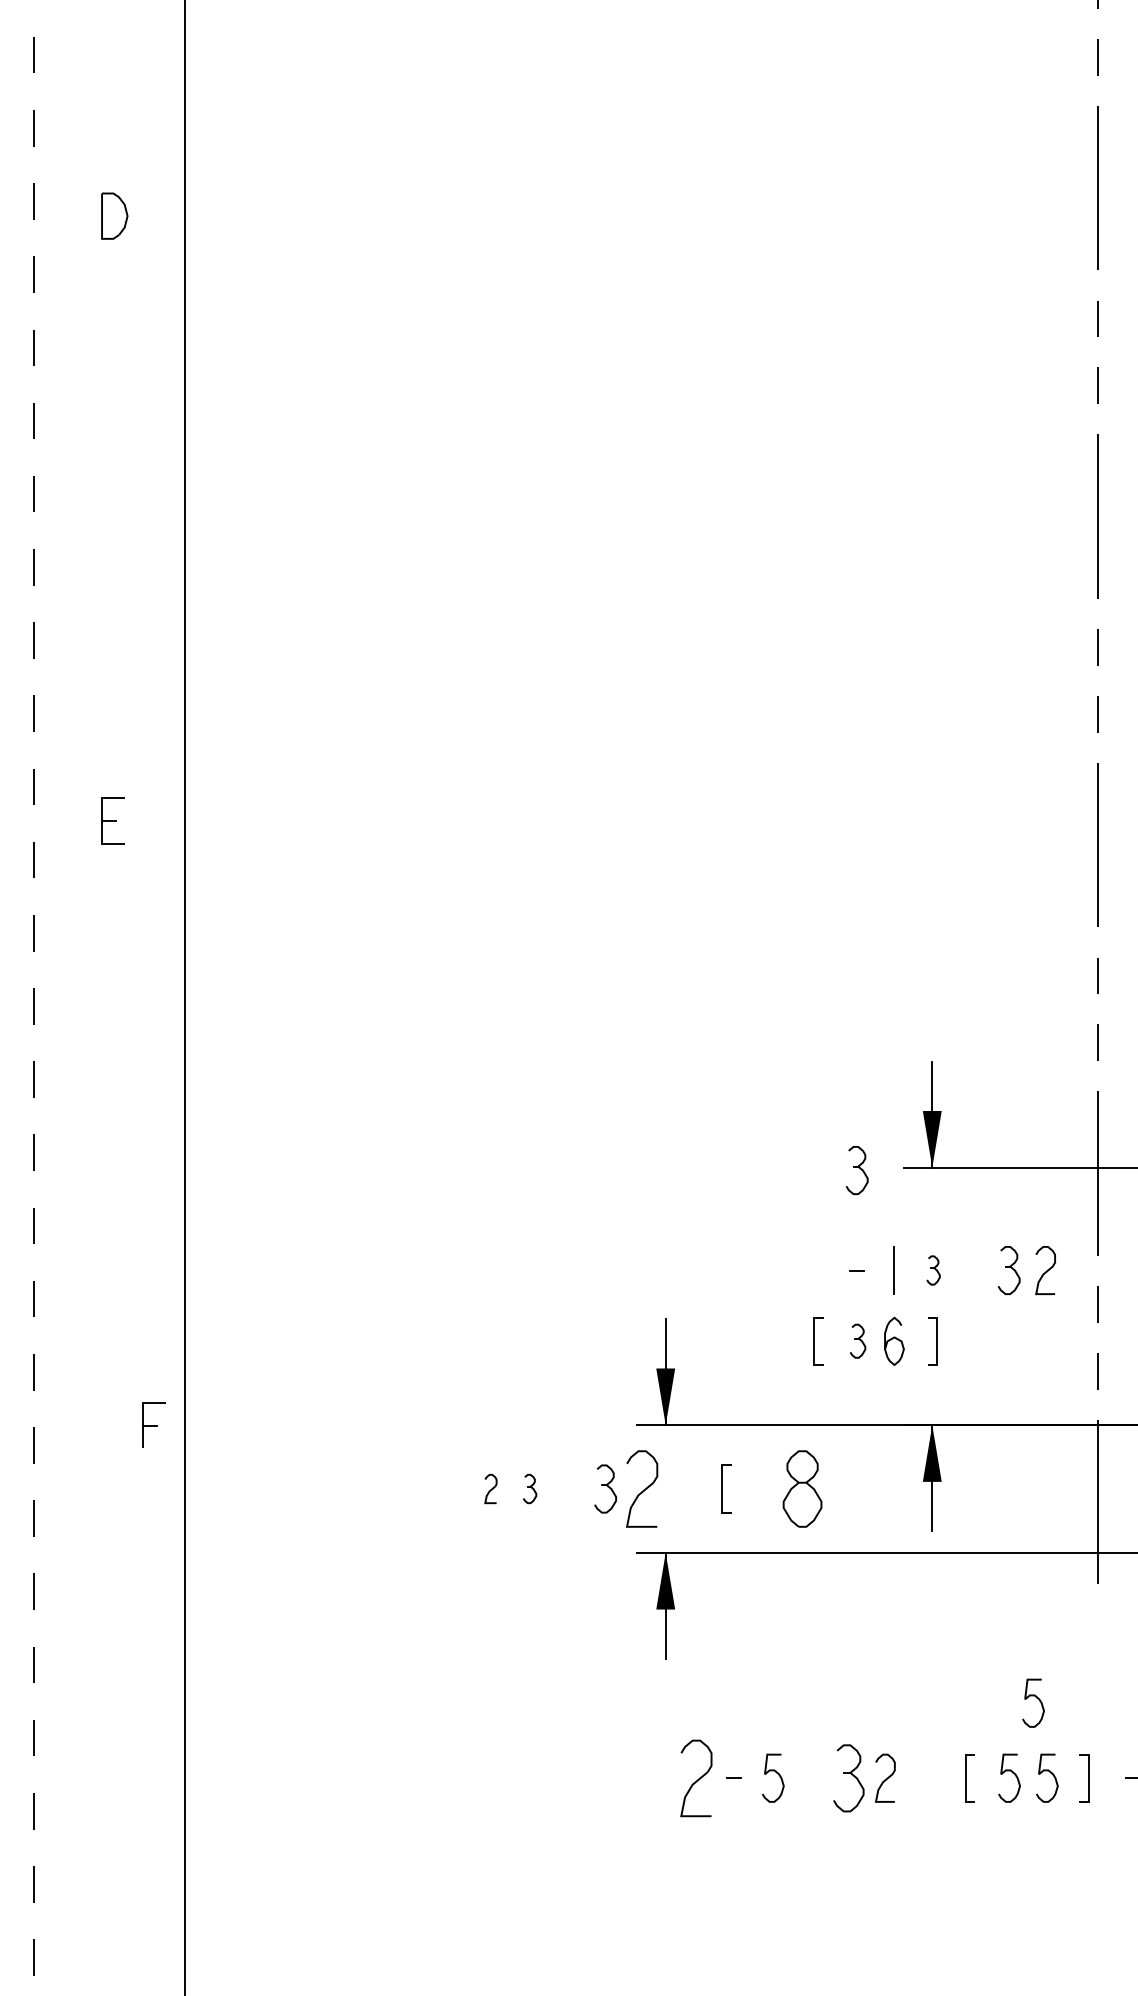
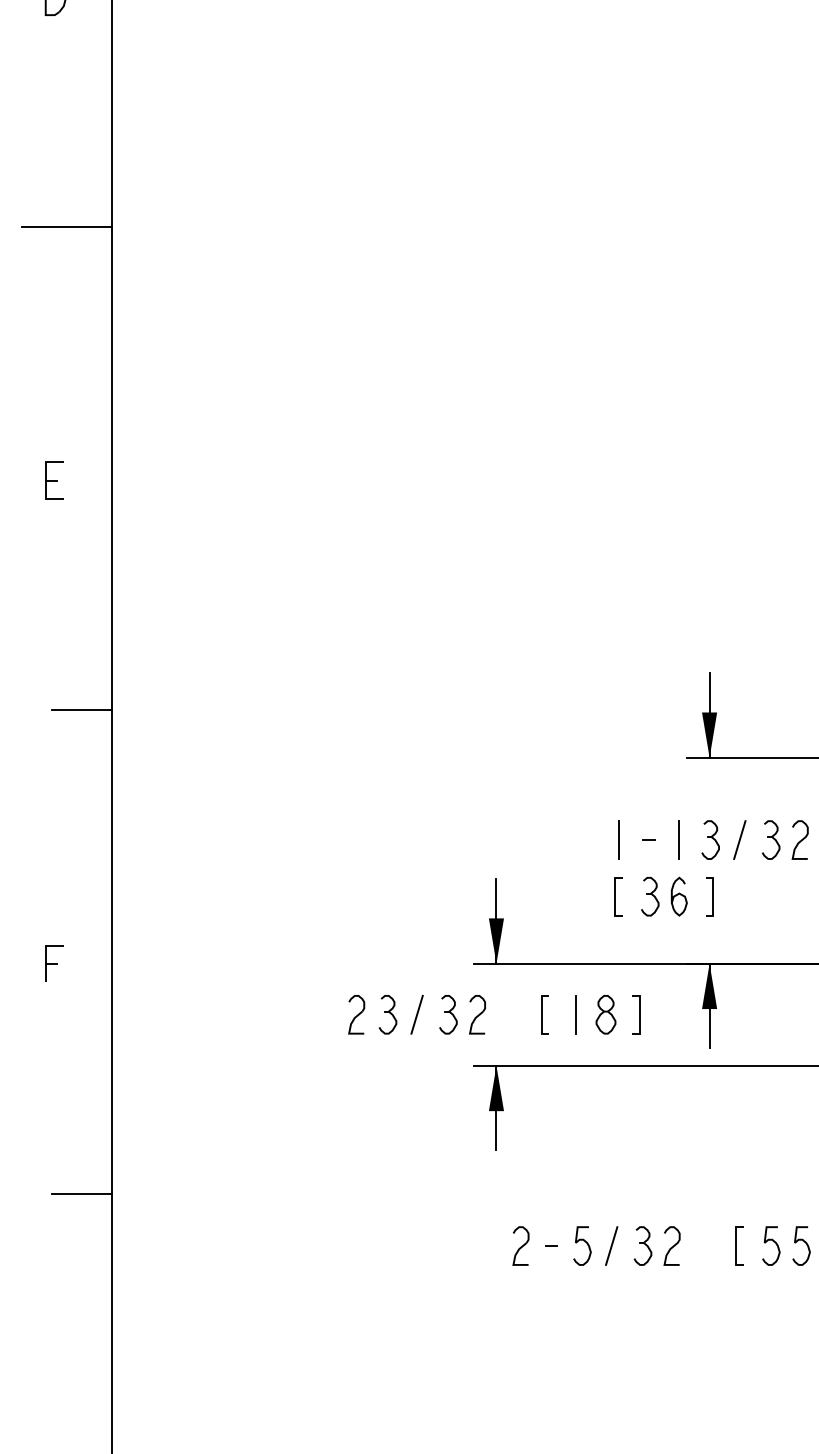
line: (128, 503) -> (66, 226), added
line: (147, 1108) -> (82, 710), added
part: (856, 1170) -> (649, 760), removed
line: (818, 1270) -> (618, 840), added
part: (933, 1270) -> (710, 840), size x1.67
line: (969, 1270) -> (739, 840), added
part: (857, 1340) -> (649, 896), size x1.43
part: (153, 1424) -> (54, 963), moved
part: (490, 1488) -> (356, 1014), size x1.67
part: (529, 1488) -> (387, 1014), size x1.67
line: (566, 1488) -> (417, 1014), added
part: (641, 1488) -> (477, 1014), size x0.62
line: (764, 1488) -> (575, 1014), added
part: (802, 1488) -> (605, 1014), size x0.62
line: (844, 1488) -> (639, 1014), added
curve: (1036, 1698) -> (792, 1182), removed
line: (147, 1712) -> (82, 1193), added
part: (696, 1777) -> (521, 1245), size x0.62
line: (809, 1777) -> (611, 1245), added
part: (848, 1777) -> (642, 1245), size x0.71

